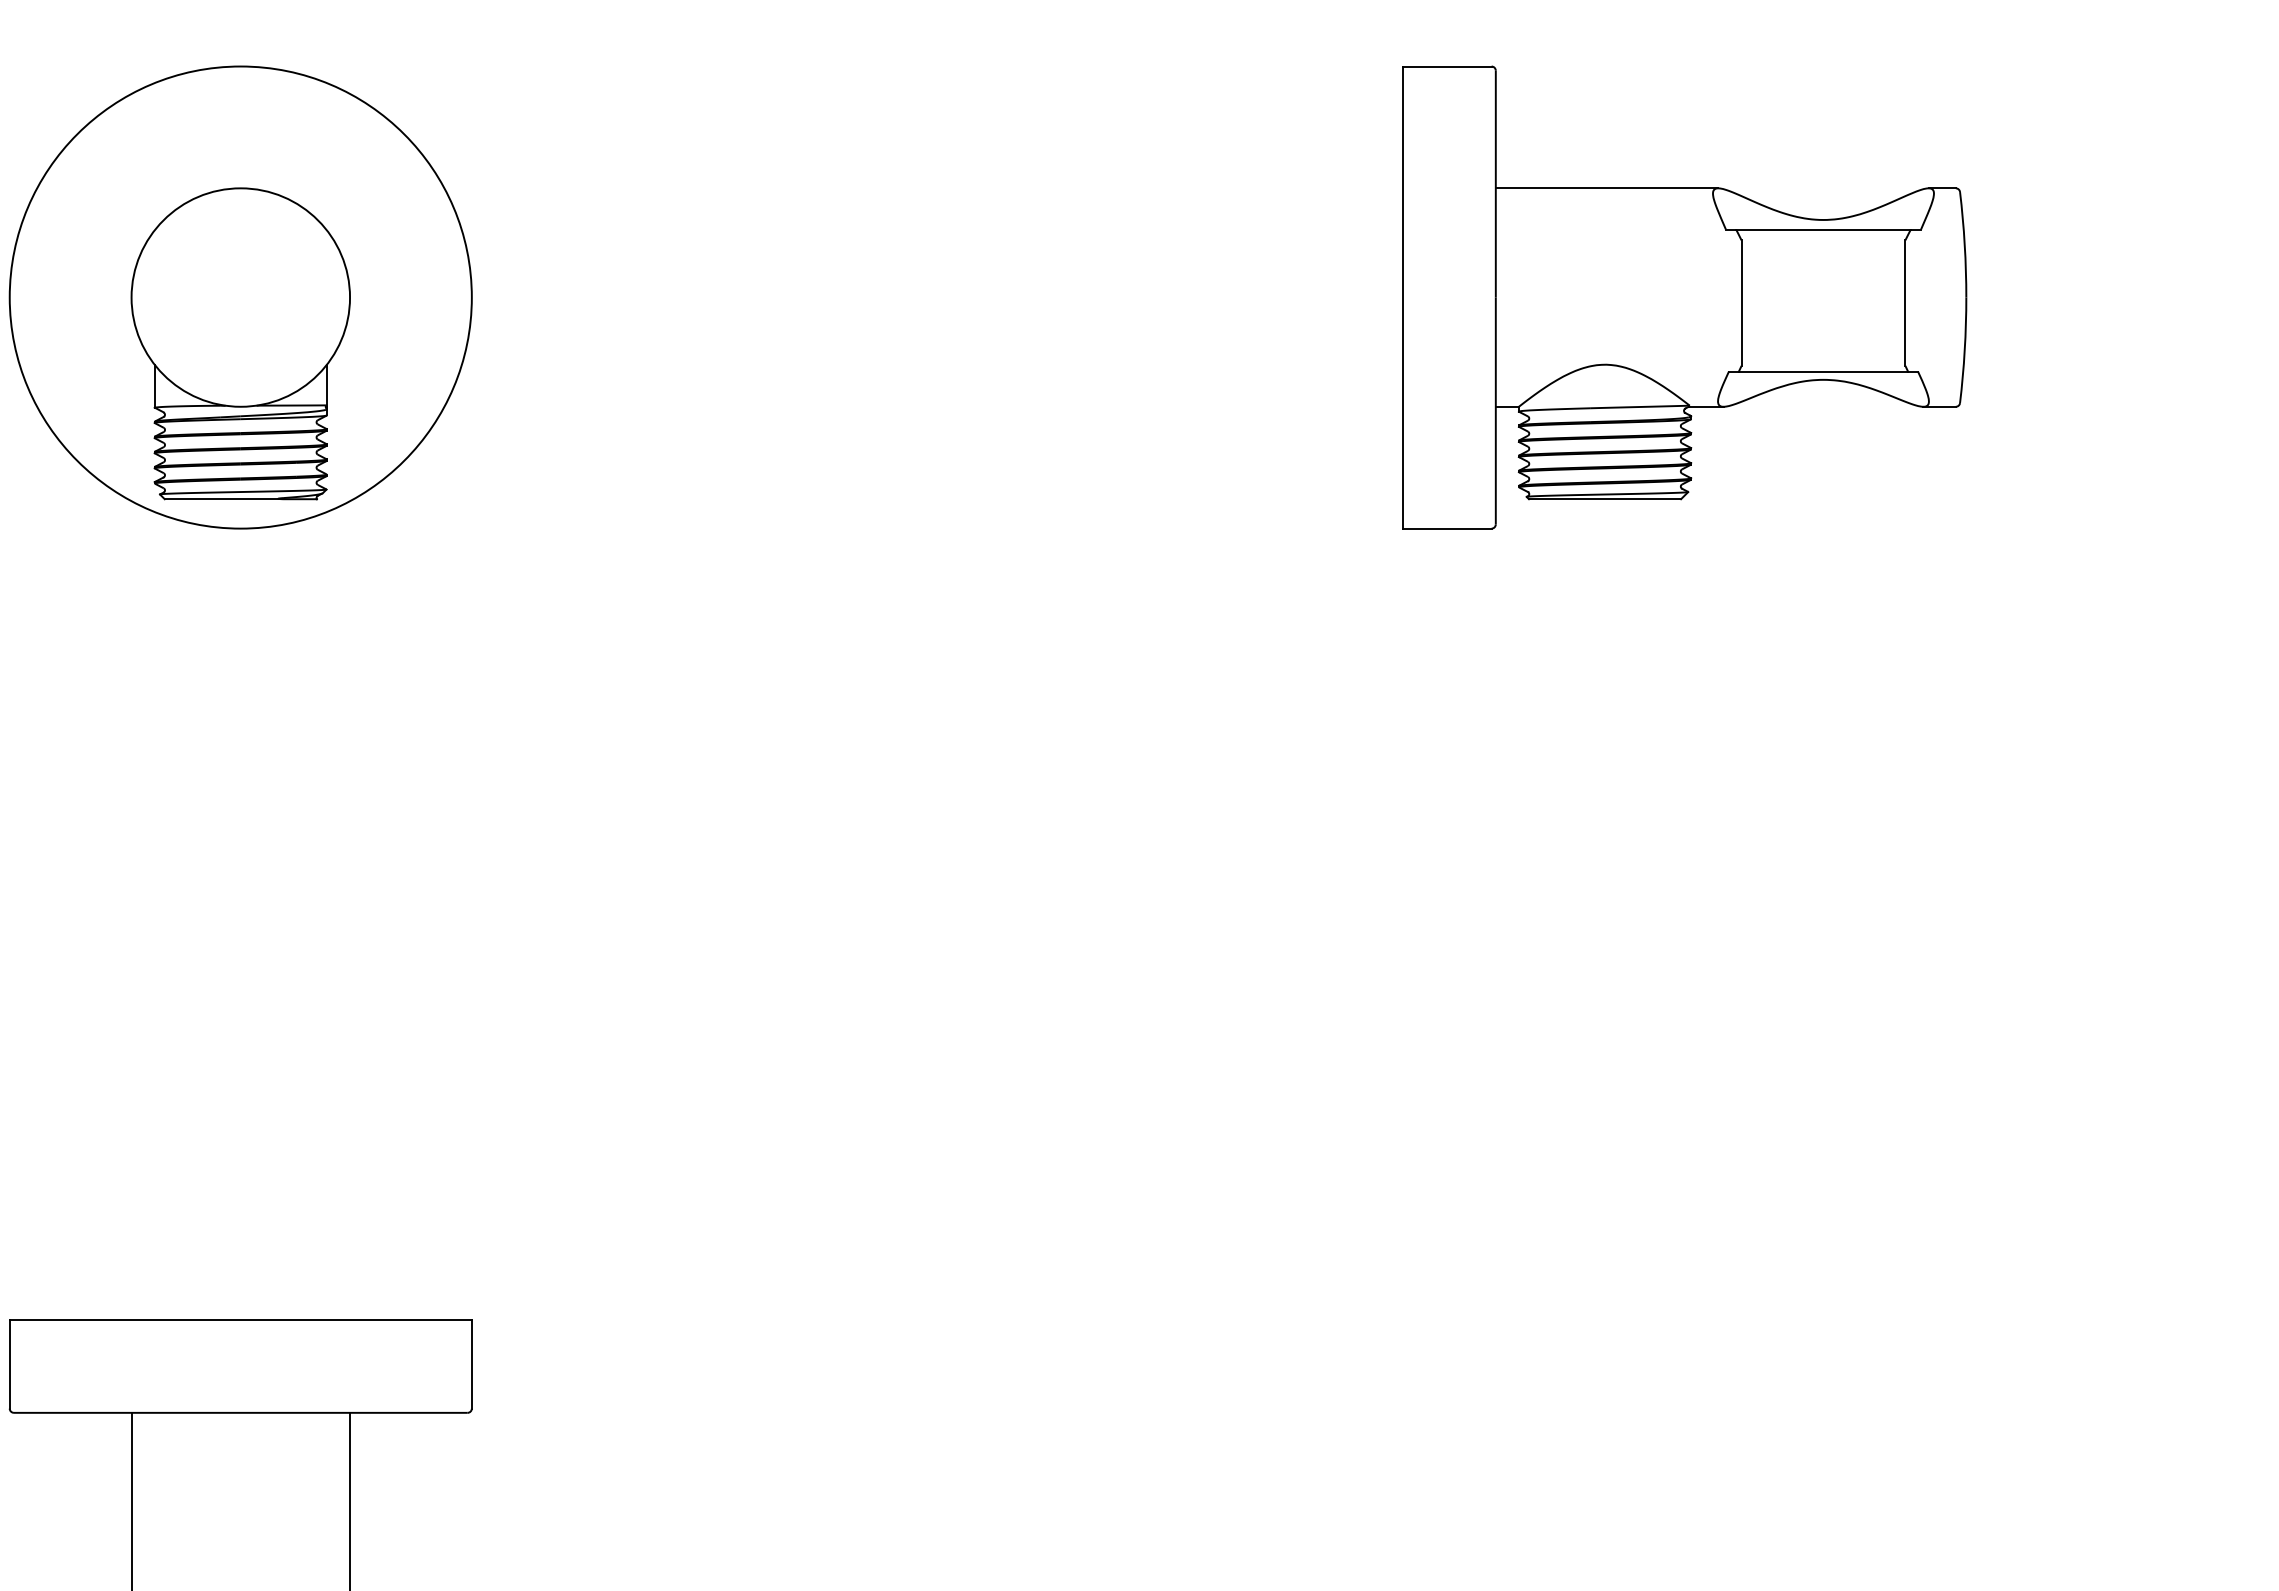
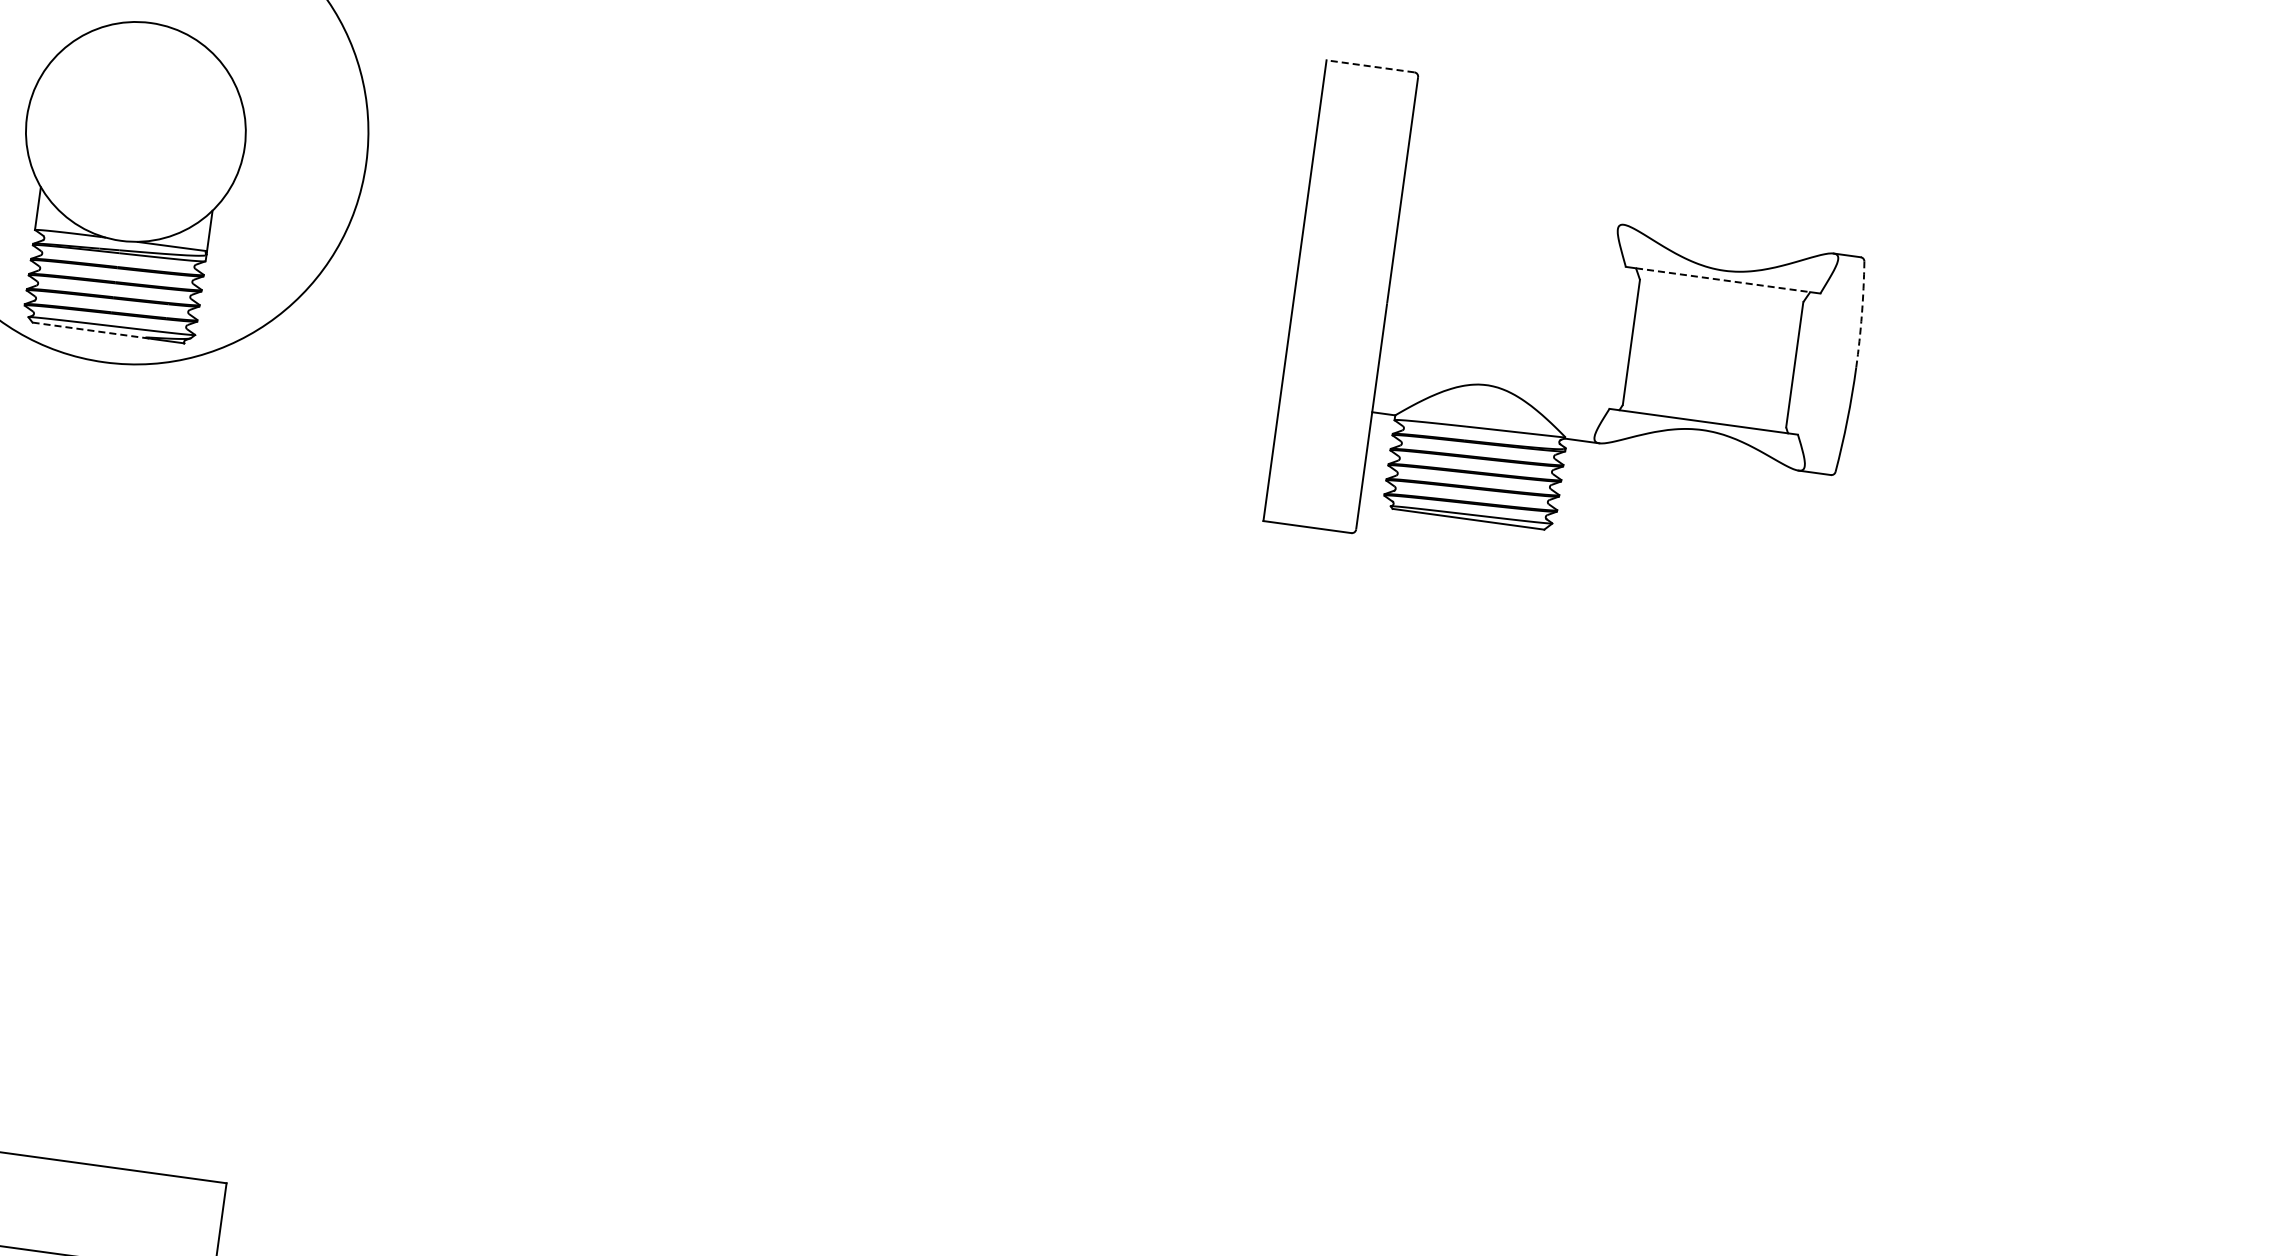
line: (1447, 66) -> (1370, 66), solid -> dashed
line: (1606, 188) -> (1512, 209), removed
line: (1824, 229) -> (1724, 280), solid -> dashed
arc: (1964, 244) -> (1861, 314), solid -> dashed
line: (224, 499) -> (92, 331), solid -> dashed

